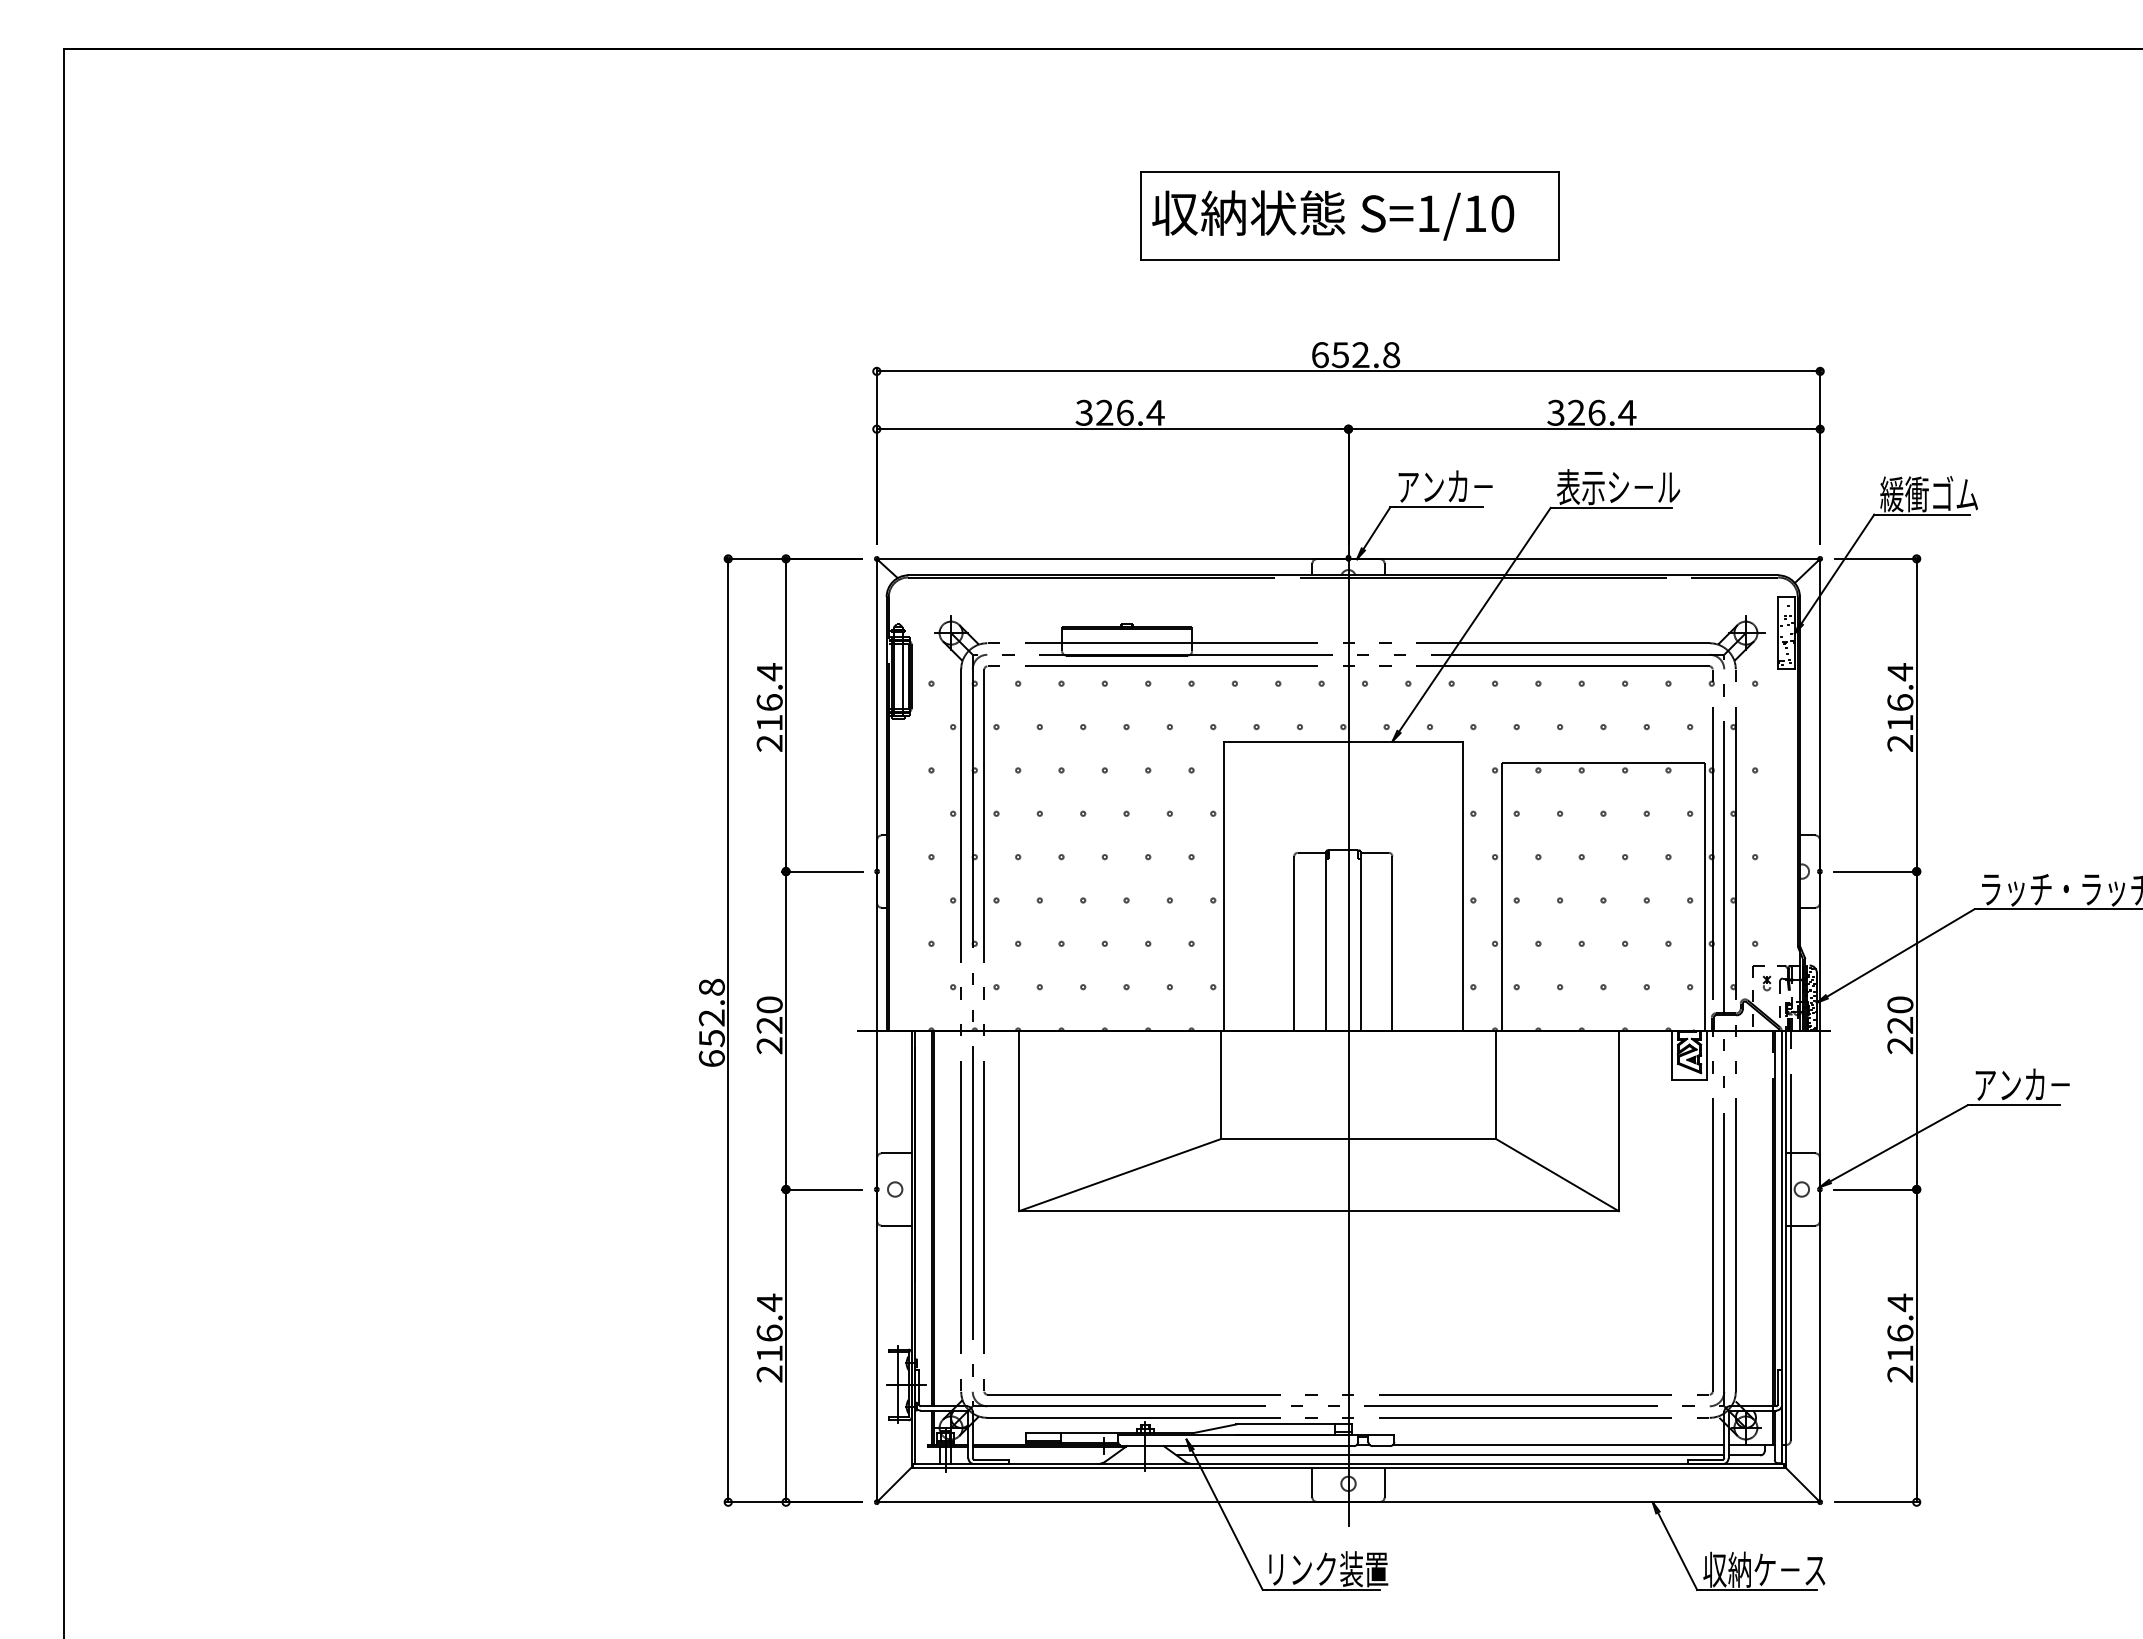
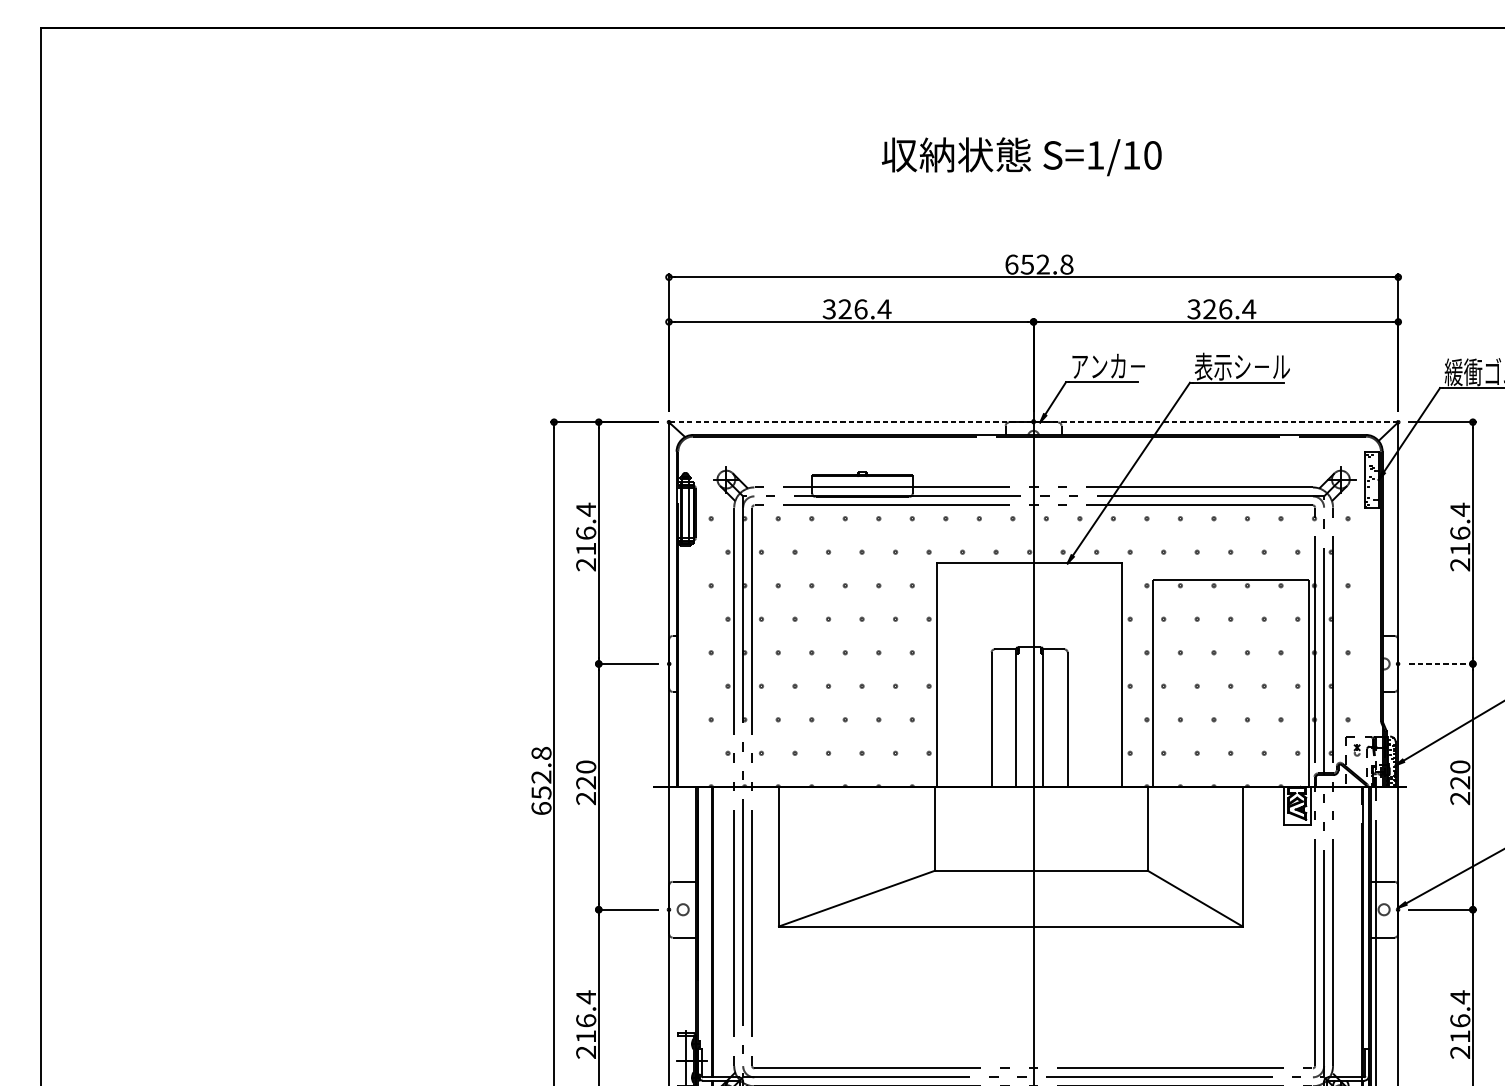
part: (1349, 215) -> (1034, 156), removed
line: (1348, 558) -> (1033, 421), solid -> dashed
line: (1877, 871) -> (1442, 663), solid -> dashed

